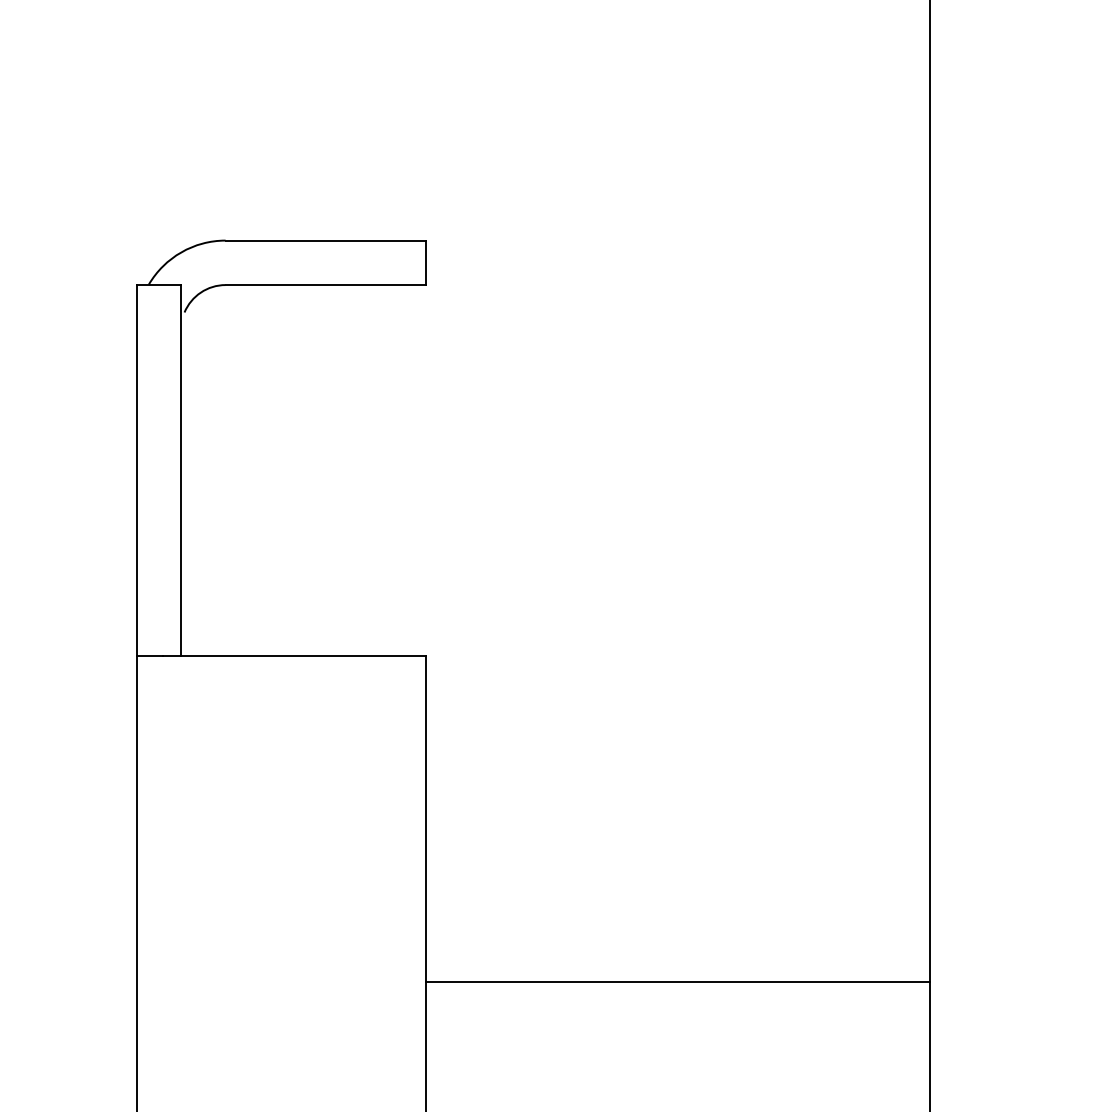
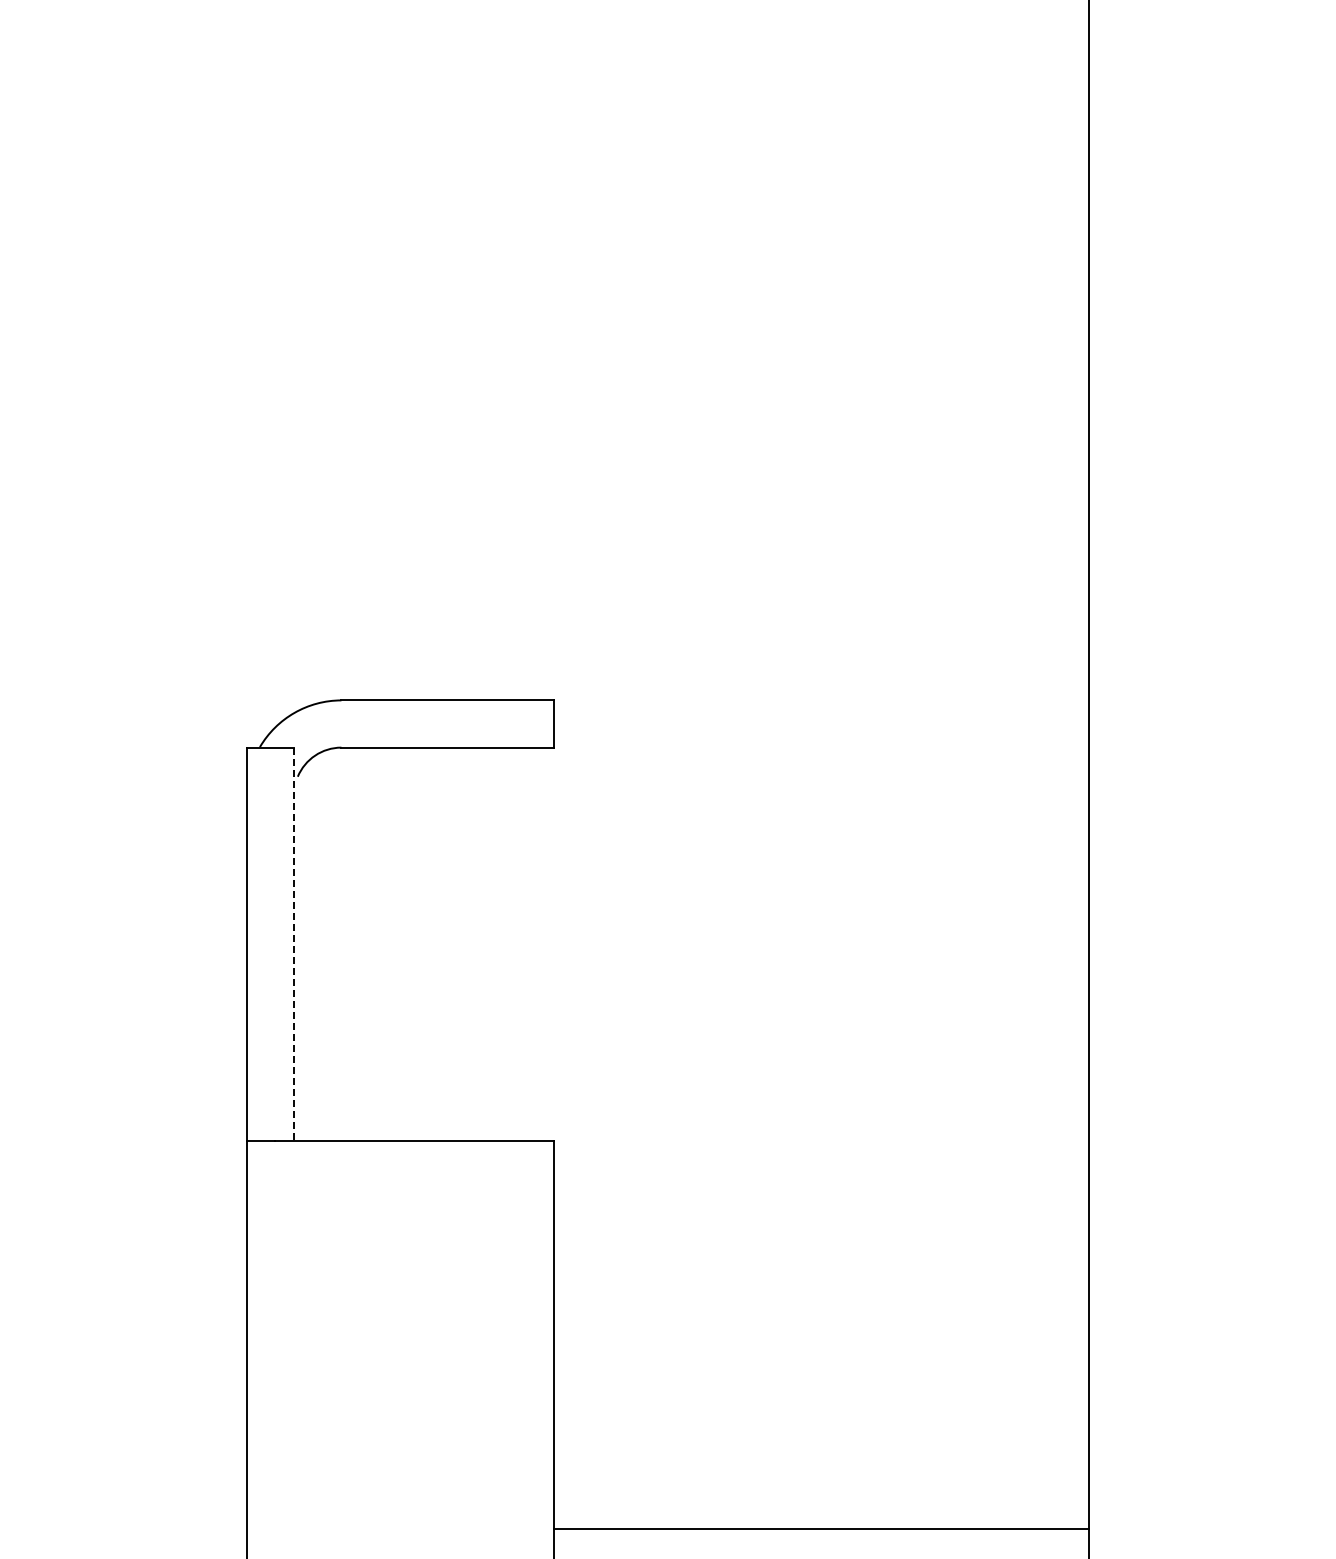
line: (181, 470) -> (294, 944), solid -> dashed
line: (676, 981) -> (820, 1529), moved

